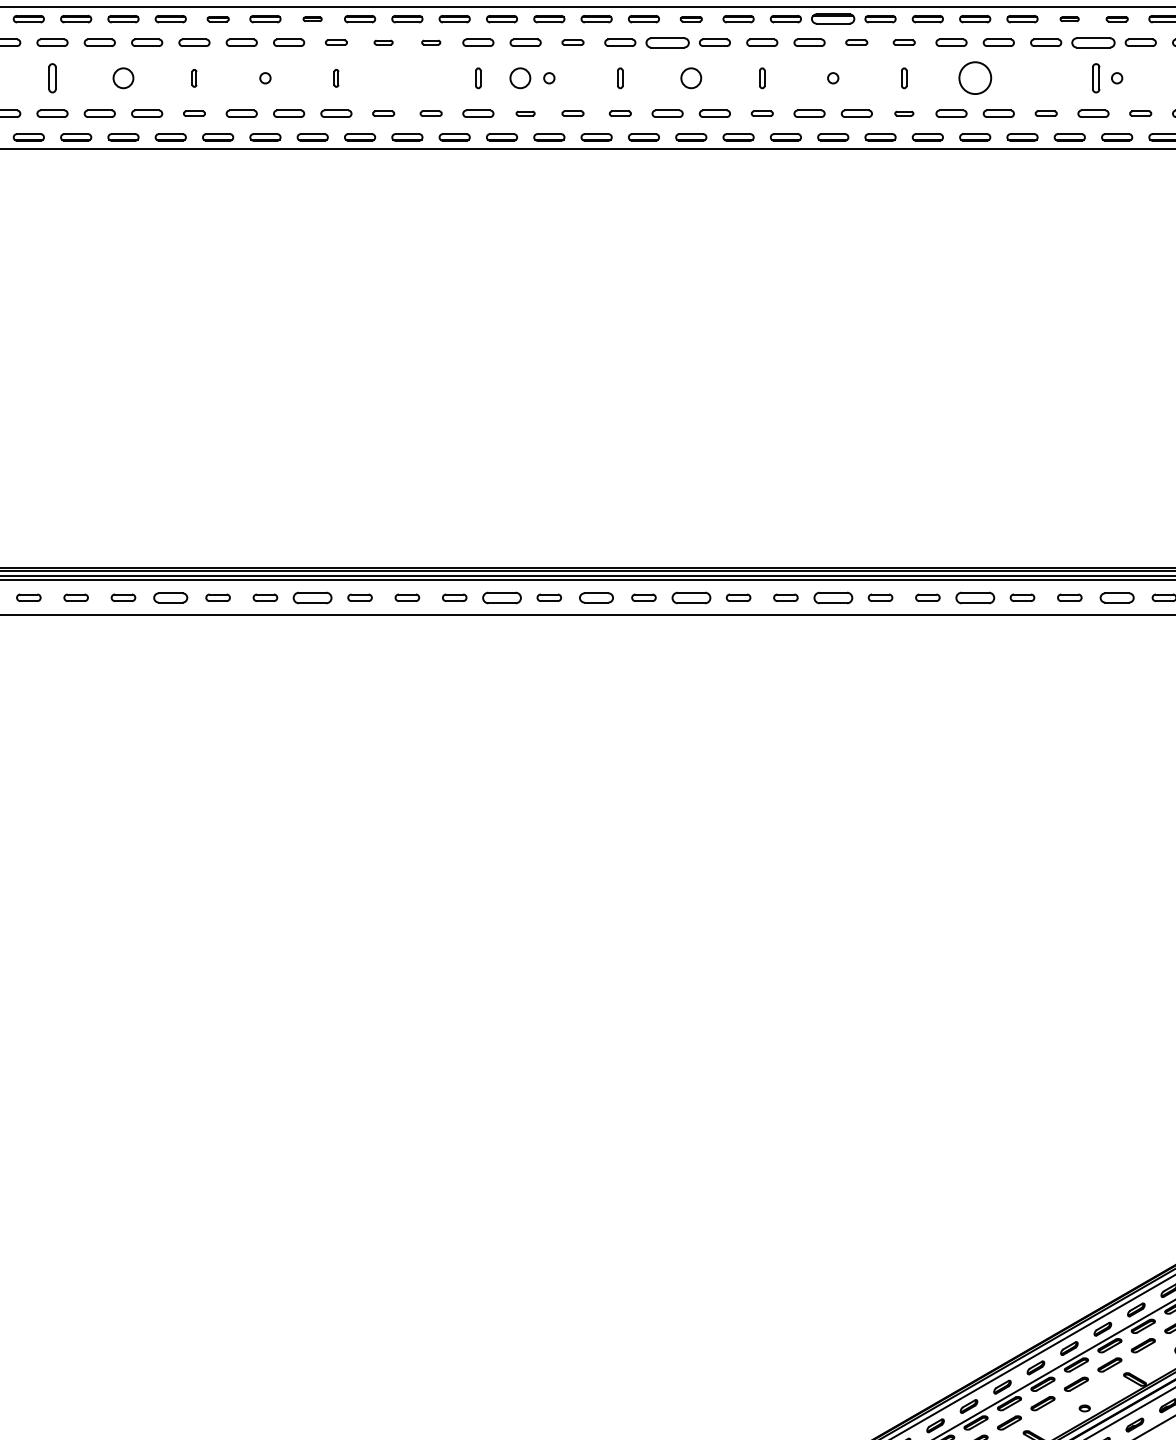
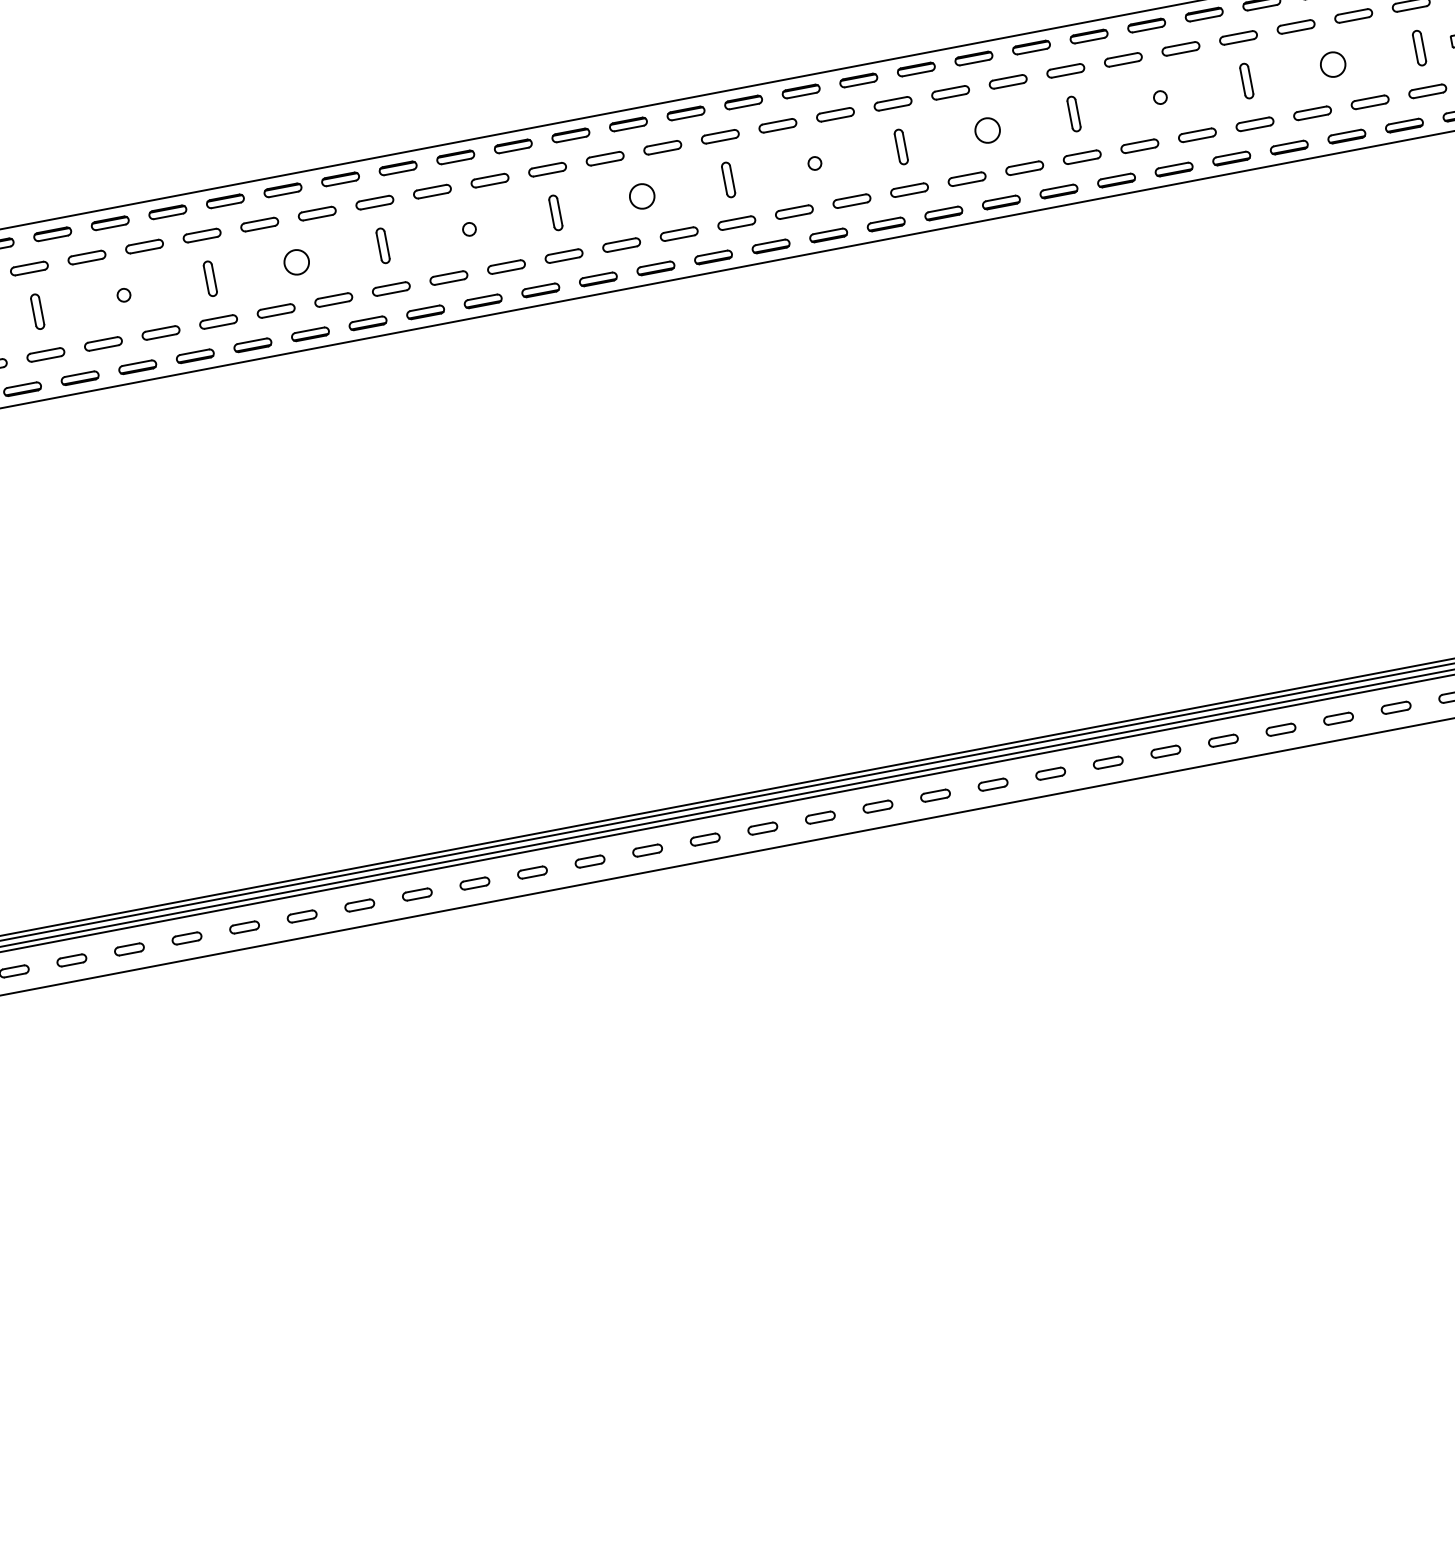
part: (218, 19) -> (53, 234), size x1.43
part: (312, 19) -> (167, 212), size x1.67
part: (691, 19) -> (628, 124), size x1.43
part: (833, 19) -> (801, 91), size x0.71
part: (1069, 19) -> (1088, 37), size x1.67
part: (1117, 19) -> (1147, 25), size x1.43
part: (336, 42) -> (202, 235), size x1.43
part: (383, 42) -> (259, 224), size x1.67
part: (431, 42) -> (317, 213), size x1.67
part: (572, 42) -> (489, 180), size x1.43
part: (667, 42) -> (604, 158), size x0.71
part: (856, 42) -> (834, 114), size x1.43
part: (904, 42) -> (893, 103), size x1.43
part: (1093, 42) -> (1123, 59), size x0.71
part: (194, 78) -> (37, 312), size x1.67
part: (336, 78) -> (210, 279), size x1.67
part: (478, 78) -> (383, 246), size x1.43
circle: (520, 78) -> (296, 262), moved
part: (620, 78) -> (556, 213), size x1.43
part: (762, 78) -> (728, 180), size x1.43
part: (904, 78) -> (901, 147), size x1.43
circle: (974, 78) -> (986, 130), size x0.62
part: (1096, 78) -> (1074, 114), moved
part: (194, 113) -> (45, 354), size x1.43
part: (383, 113) -> (275, 310), size x1.43
part: (431, 113) -> (334, 299), size x1.43
part: (525, 113) -> (448, 277), size x1.67
part: (572, 113) -> (505, 266), size x1.43
part: (620, 113) -> (564, 255), size x1.43
part: (762, 113) -> (737, 222), size x1.43
part: (904, 113) -> (909, 189), size x1.67
part: (1046, 113) -> (1082, 156), size x1.43
part: (1140, 113) -> (1197, 135), size x1.43
part: (170, 597) -> (129, 949), size x0.71
part: (312, 597) -> (301, 916), size x0.62
part: (501, 597) -> (531, 872), size x0.62
part: (596, 597) -> (647, 850), size x0.71
part: (690, 597) -> (761, 828), size x0.62
part: (832, 597) -> (934, 795), size x0.62
part: (974, 597) -> (1107, 762), size x0.62
part: (1116, 597) -> (1280, 729), size x0.71

